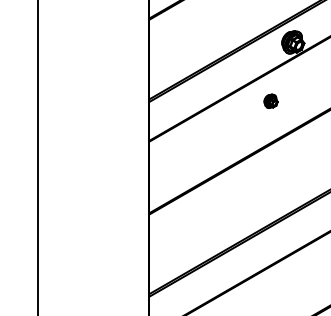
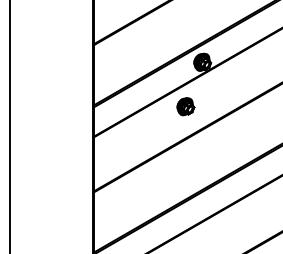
part: (270, 100) -> (185, 106), size x1.67

